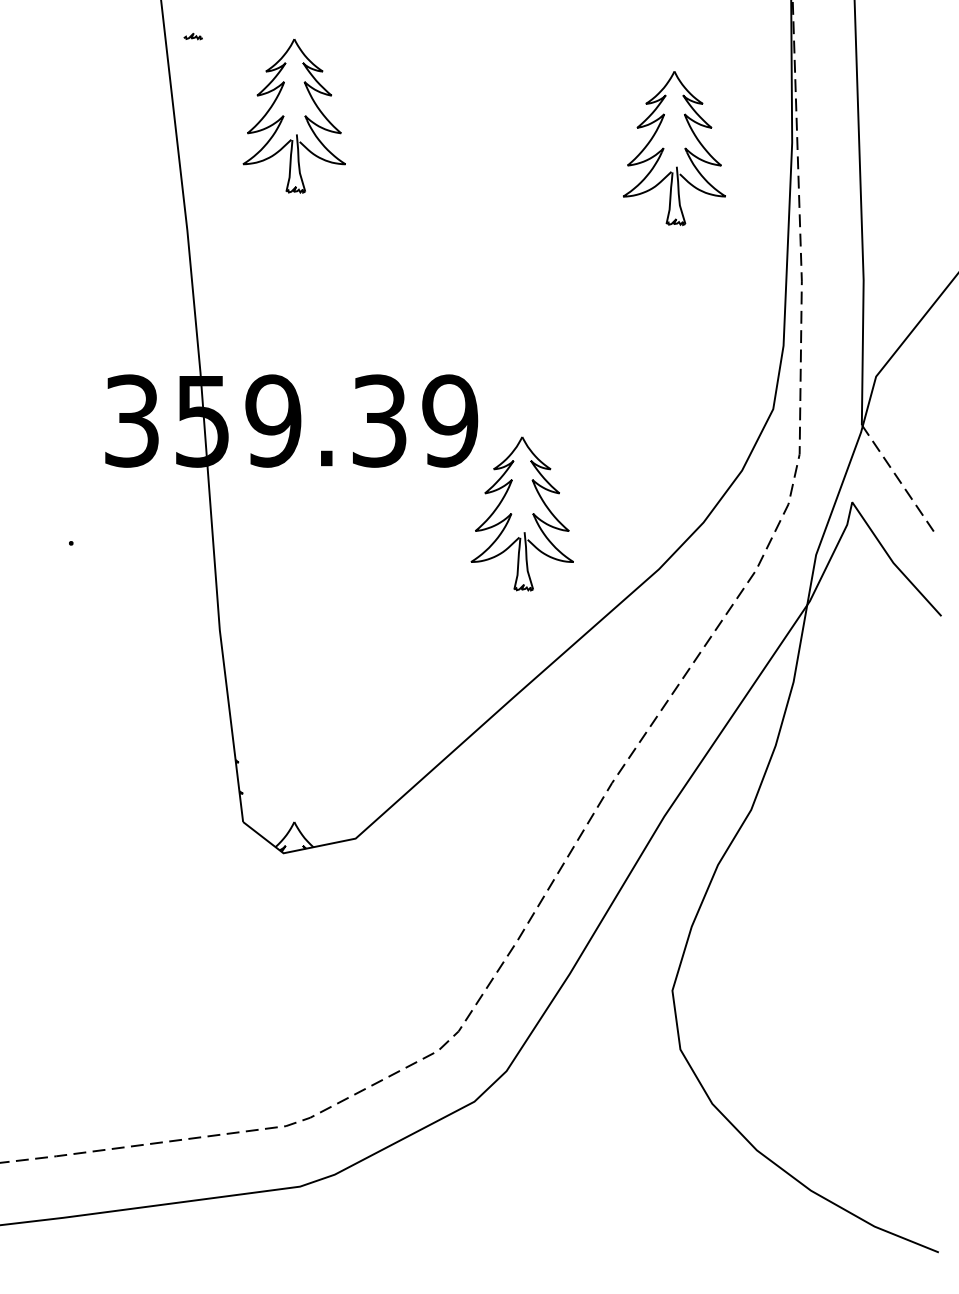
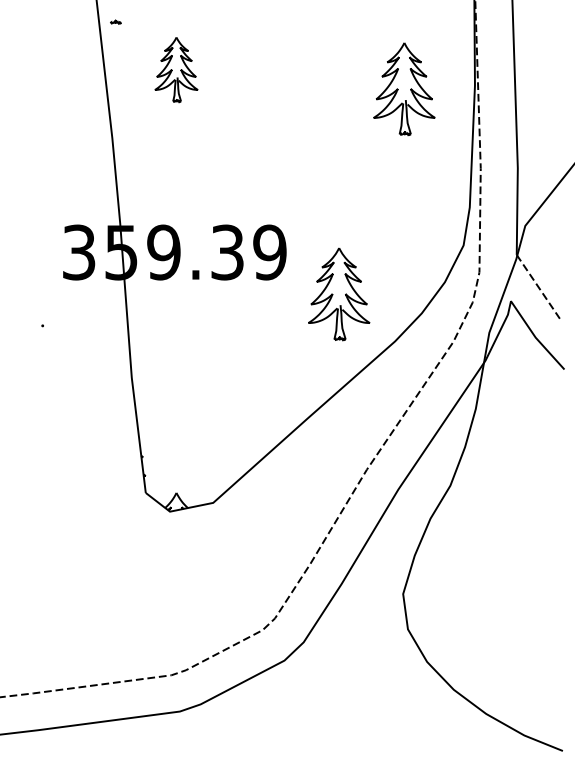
part: (294, 115) -> (176, 69), size x0.7
part: (522, 514) -> (339, 294), moved

